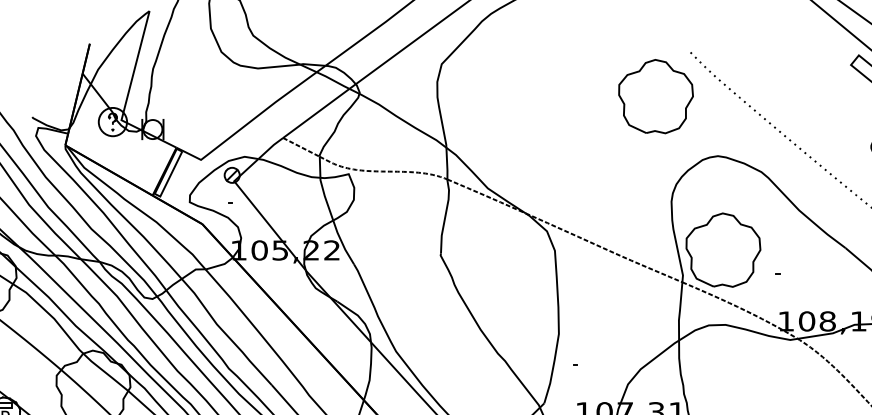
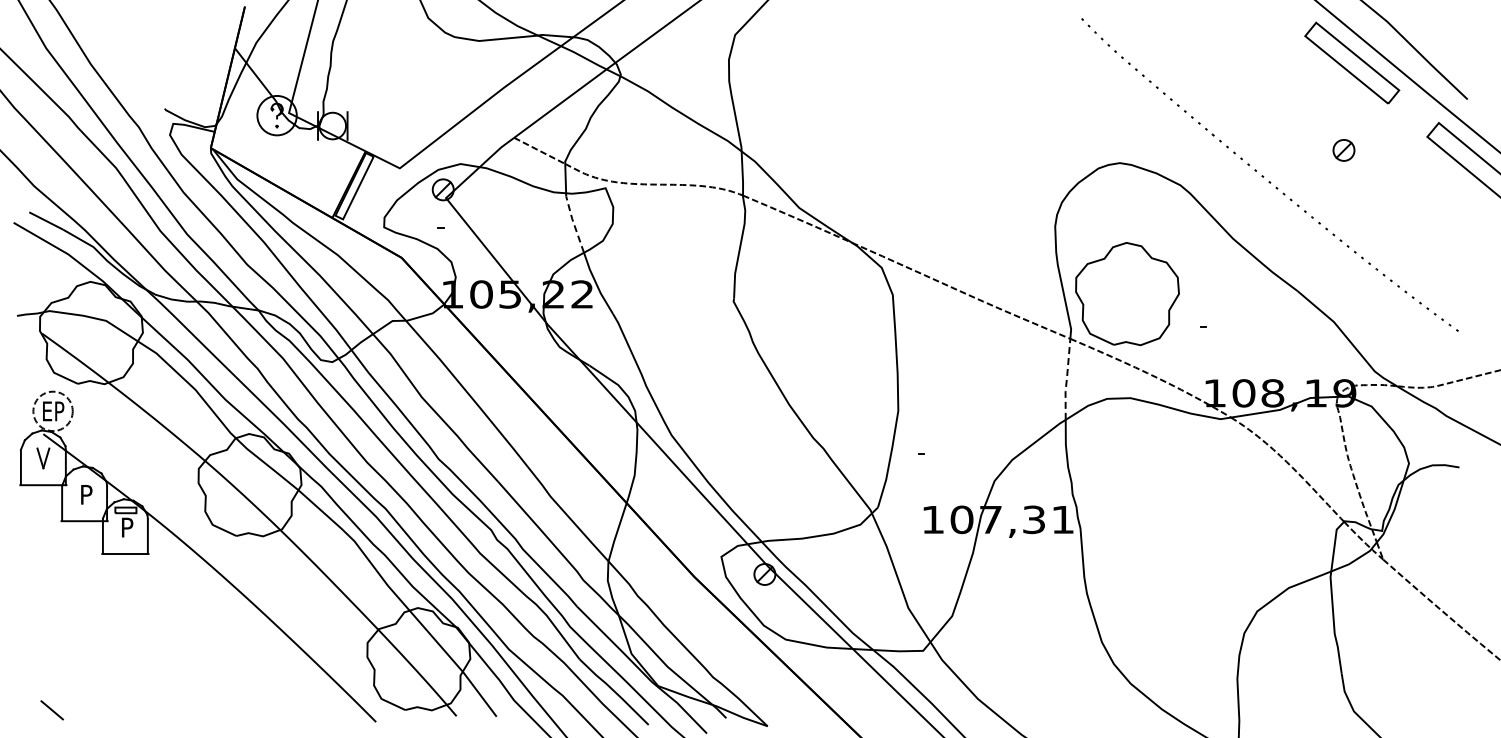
part: (655, 96) -> (1033, 80), removed
line: (325, 198) -> (573, 221), solid -> dashed
line: (679, 310) -> (1066, 378), solid -> dashed

